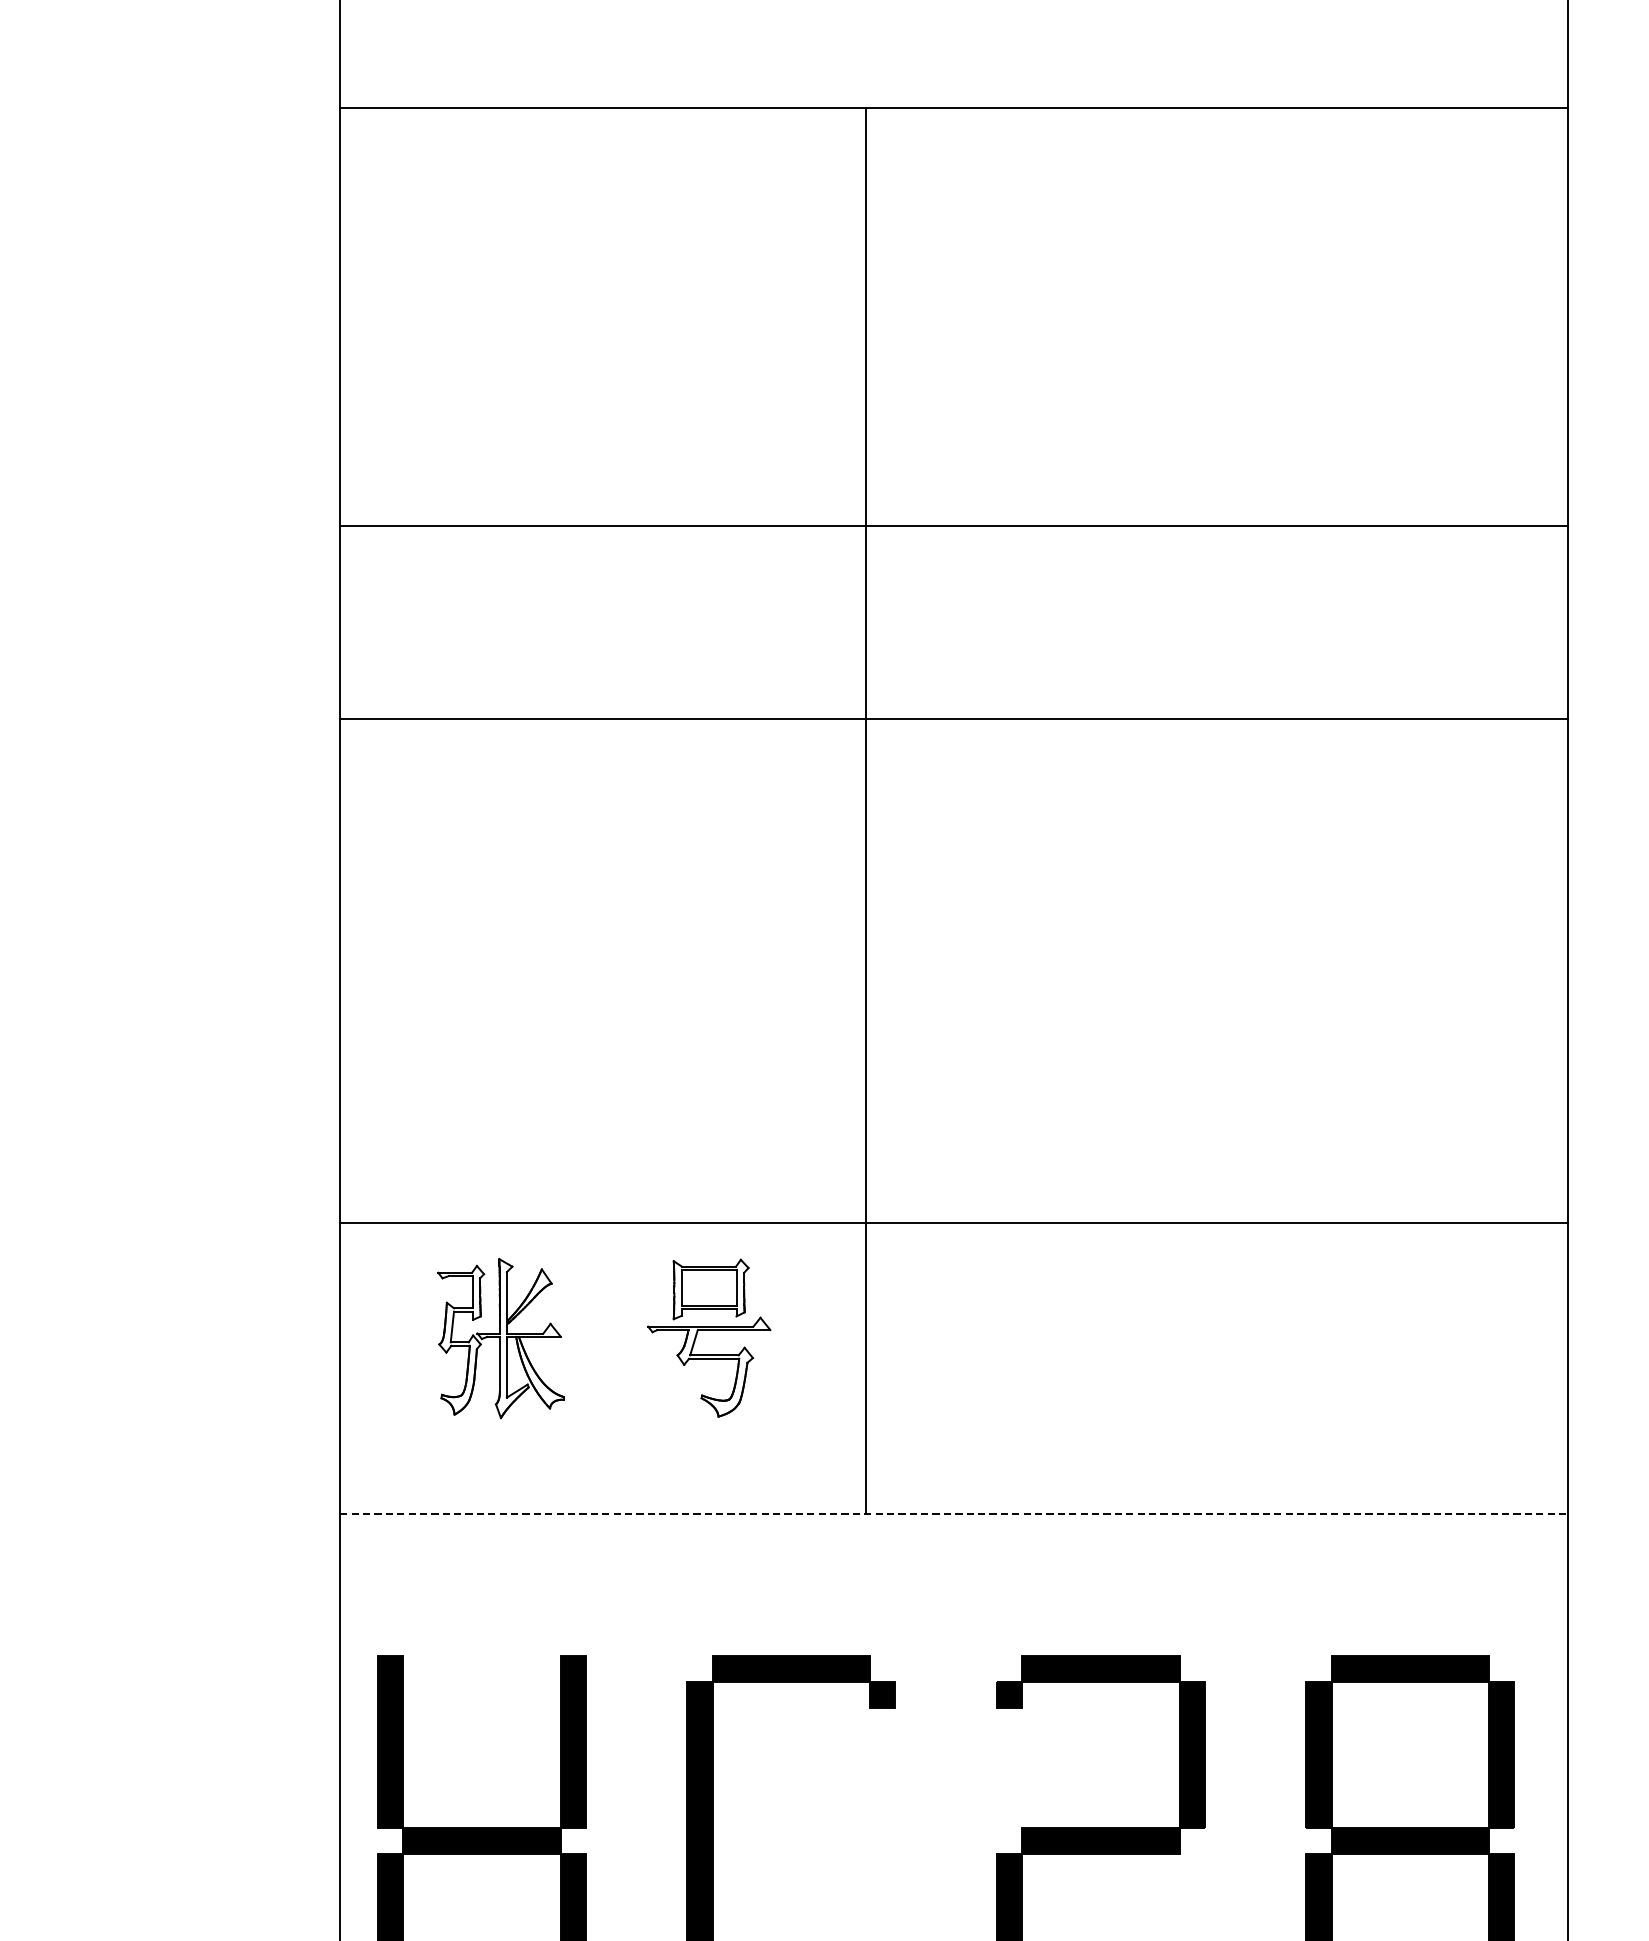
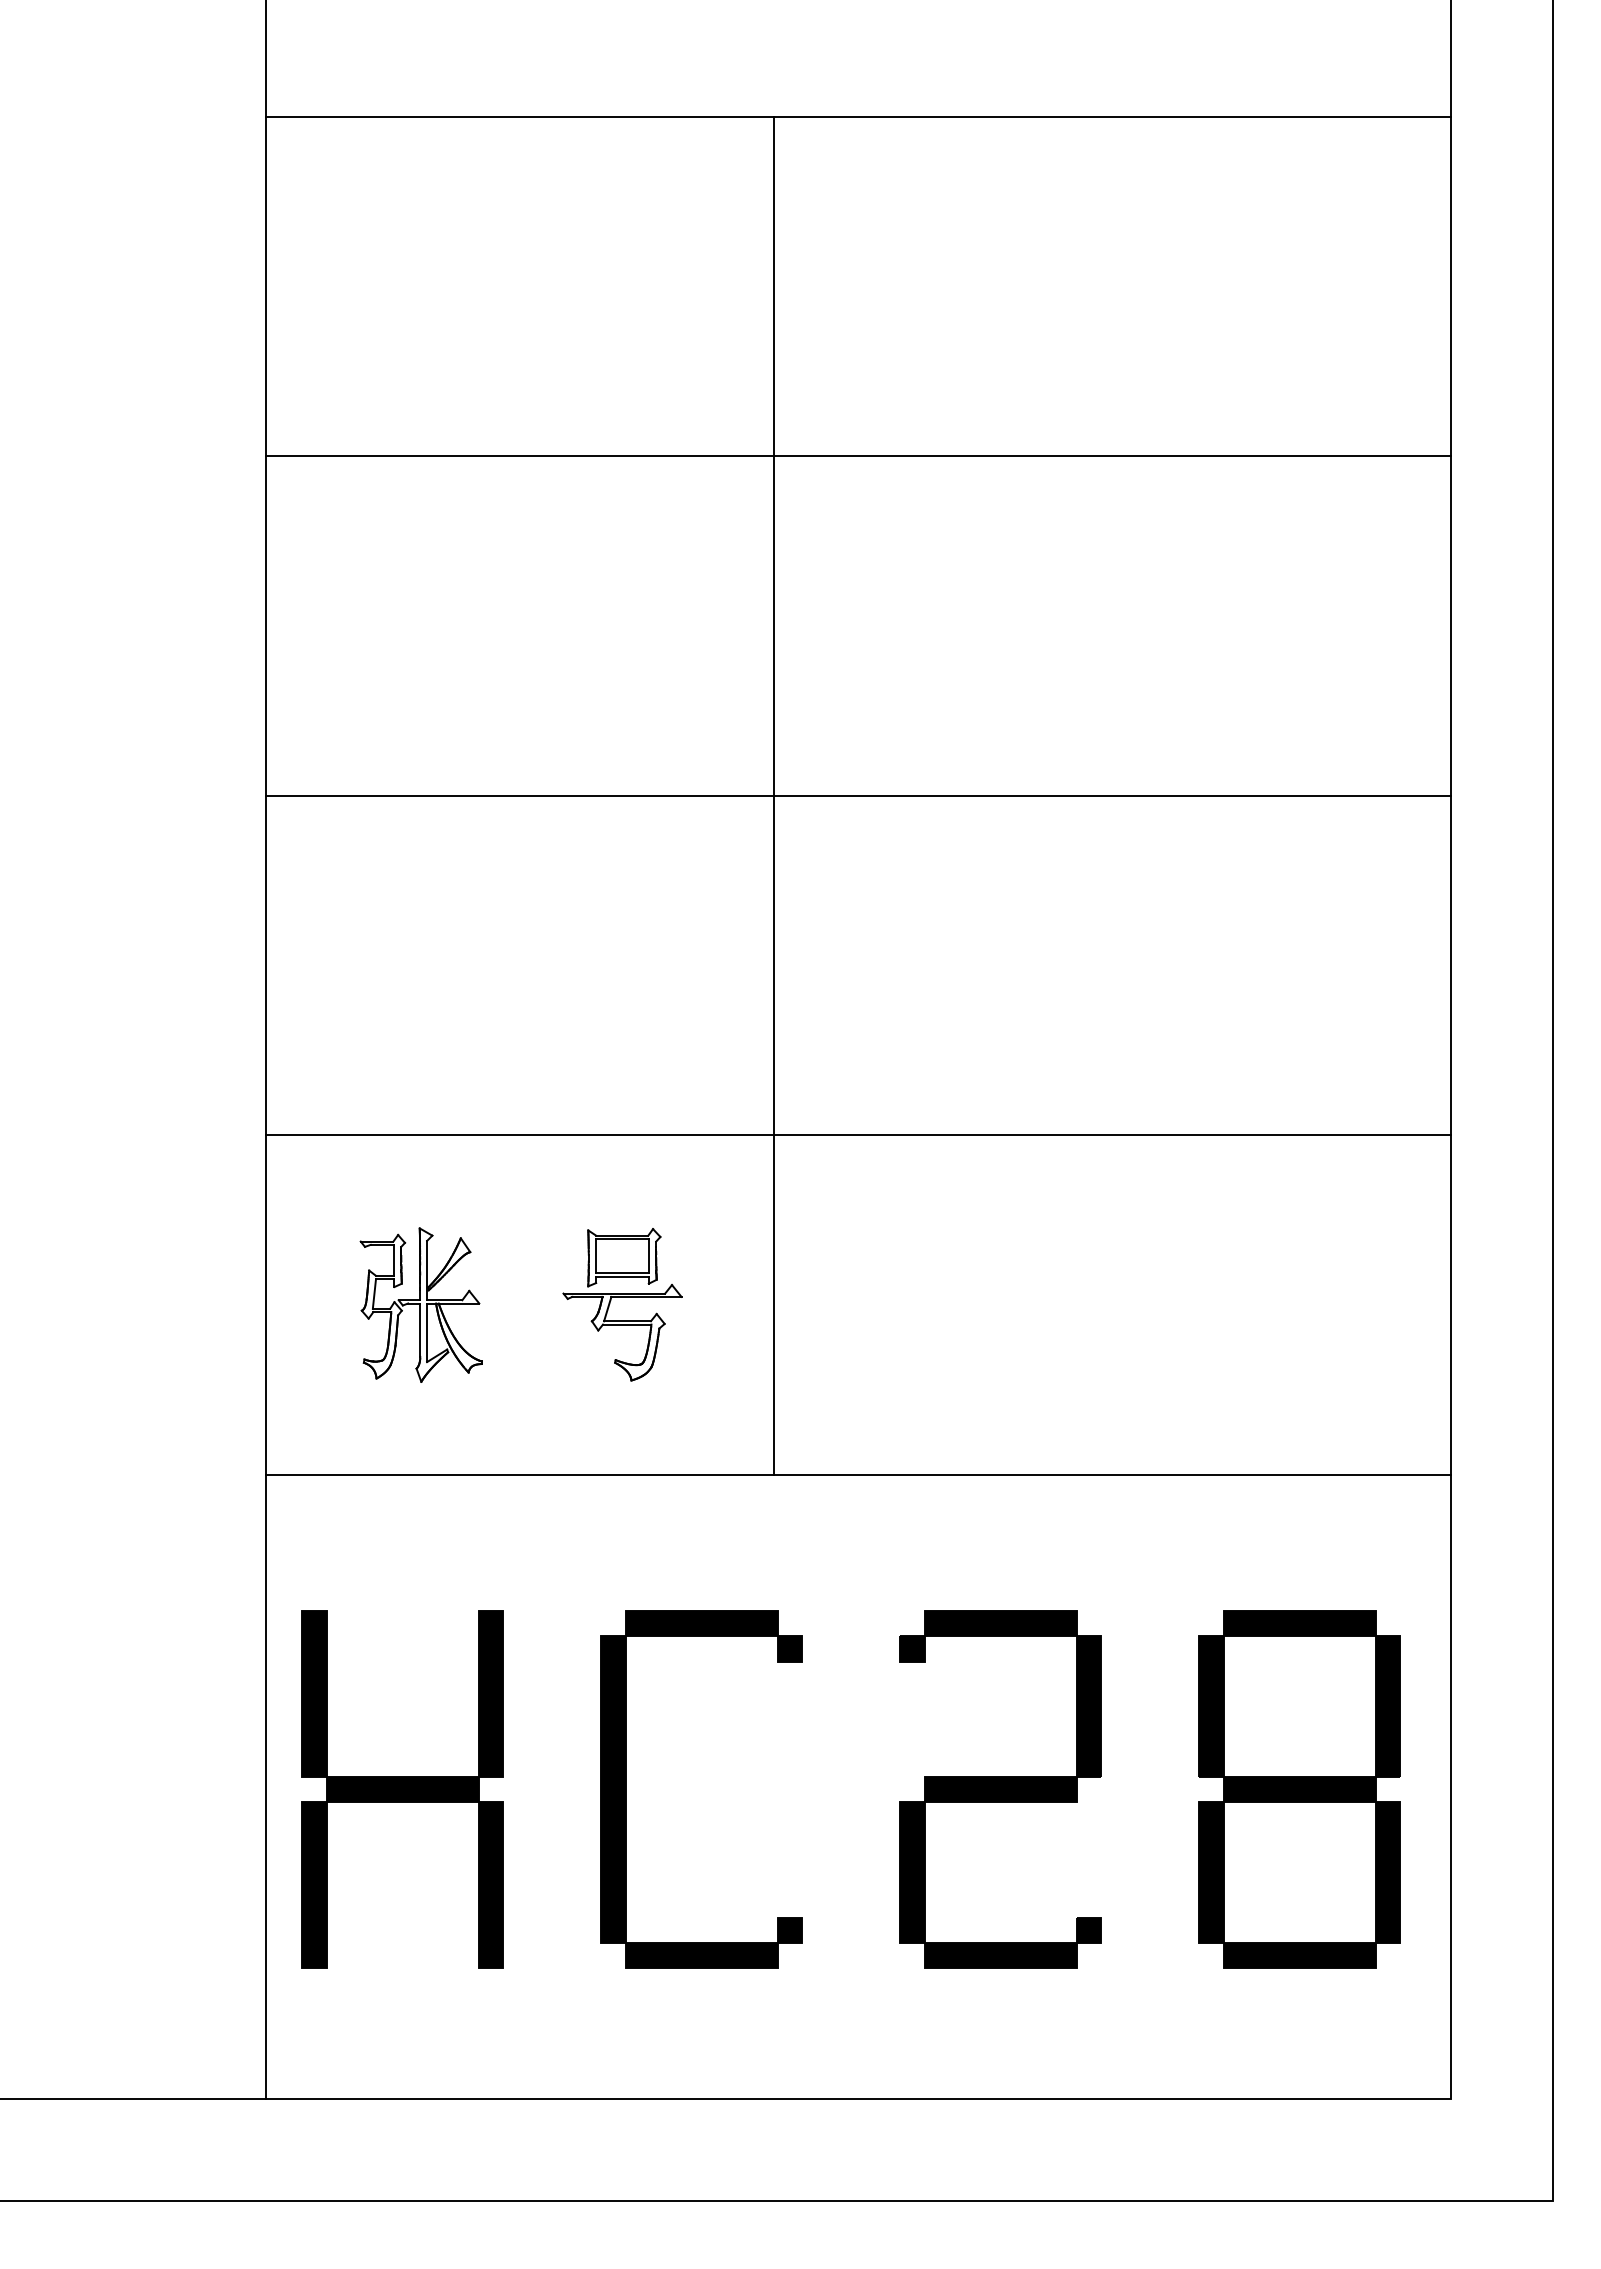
line: (953, 526) -> (858, 456), moved
line: (953, 718) -> (858, 795), moved
line: (953, 1223) -> (858, 1135), moved
line: (953, 1513) -> (858, 1474), dashed -> solid

